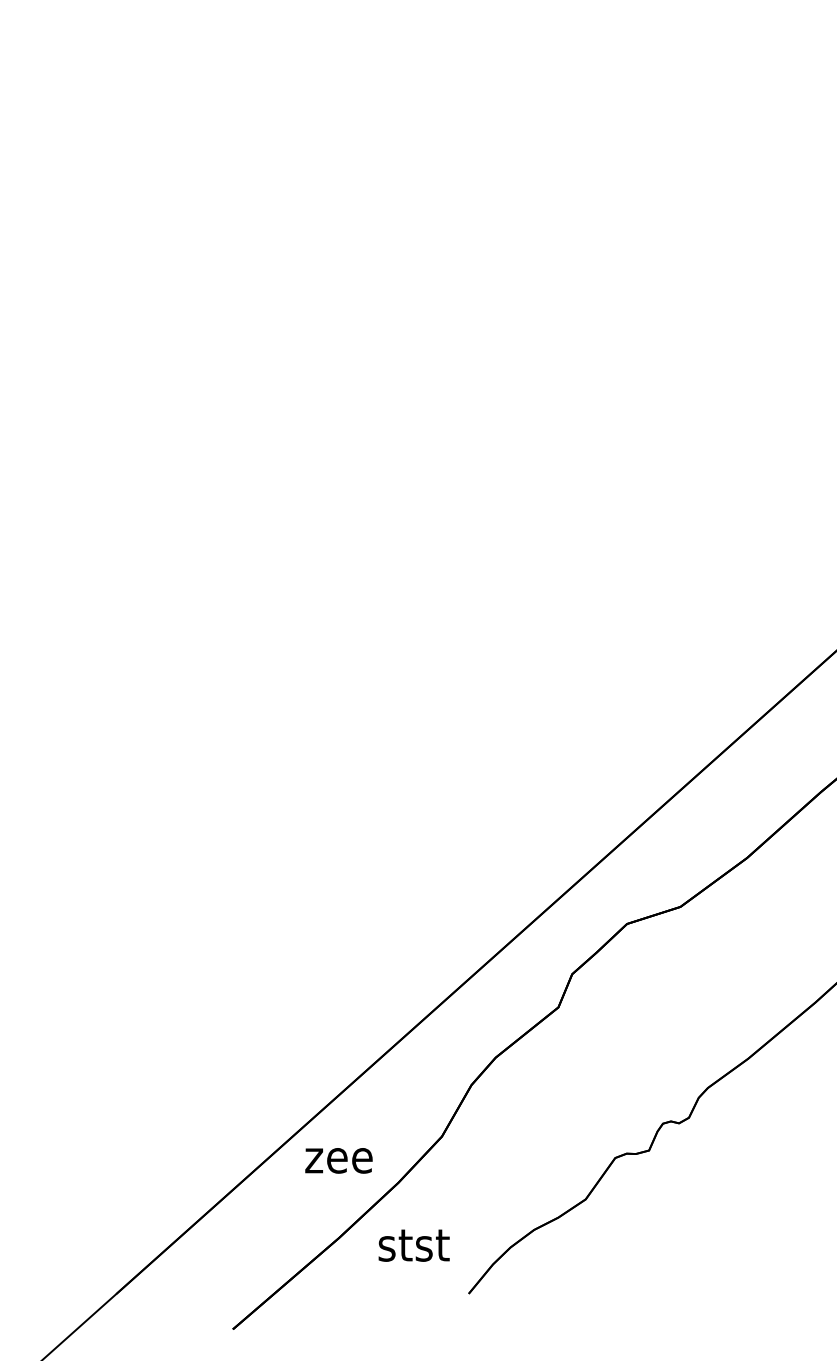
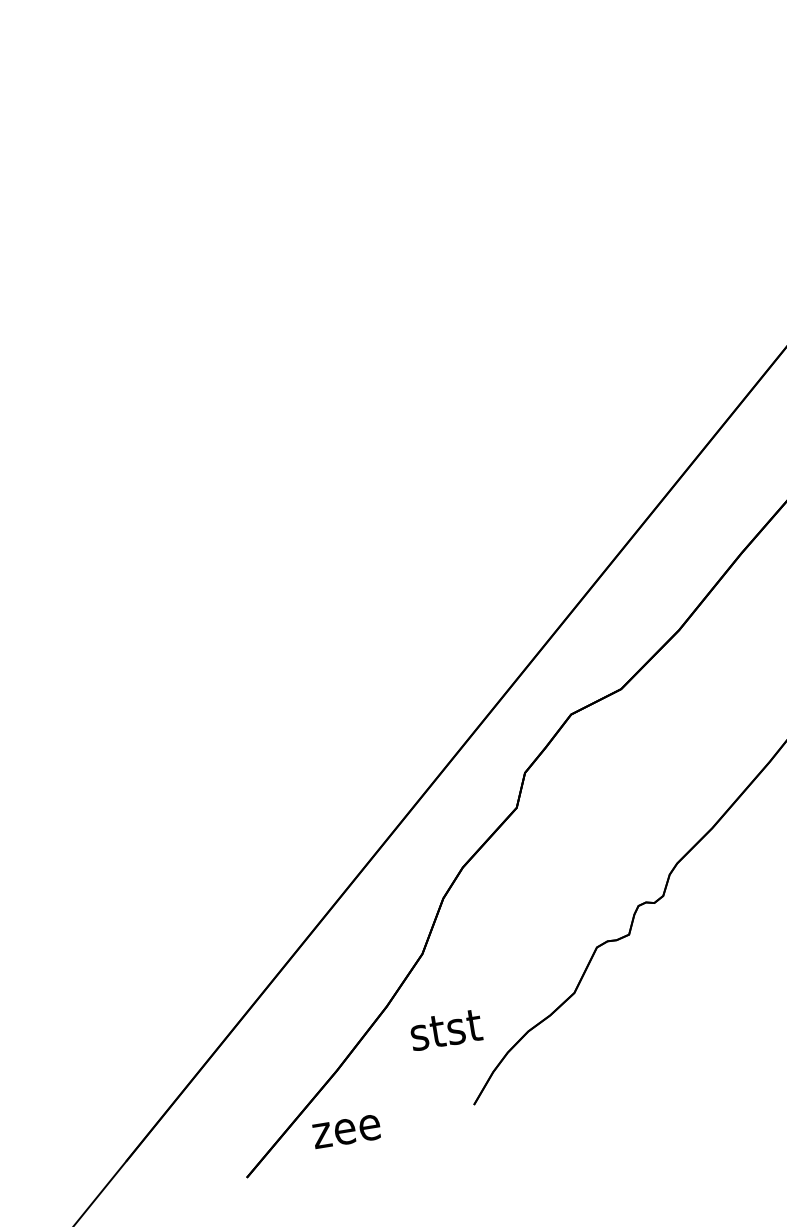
text: (338, 1160) -> (346, 1131), moved
text: (413, 1245) -> (445, 1030), moved

